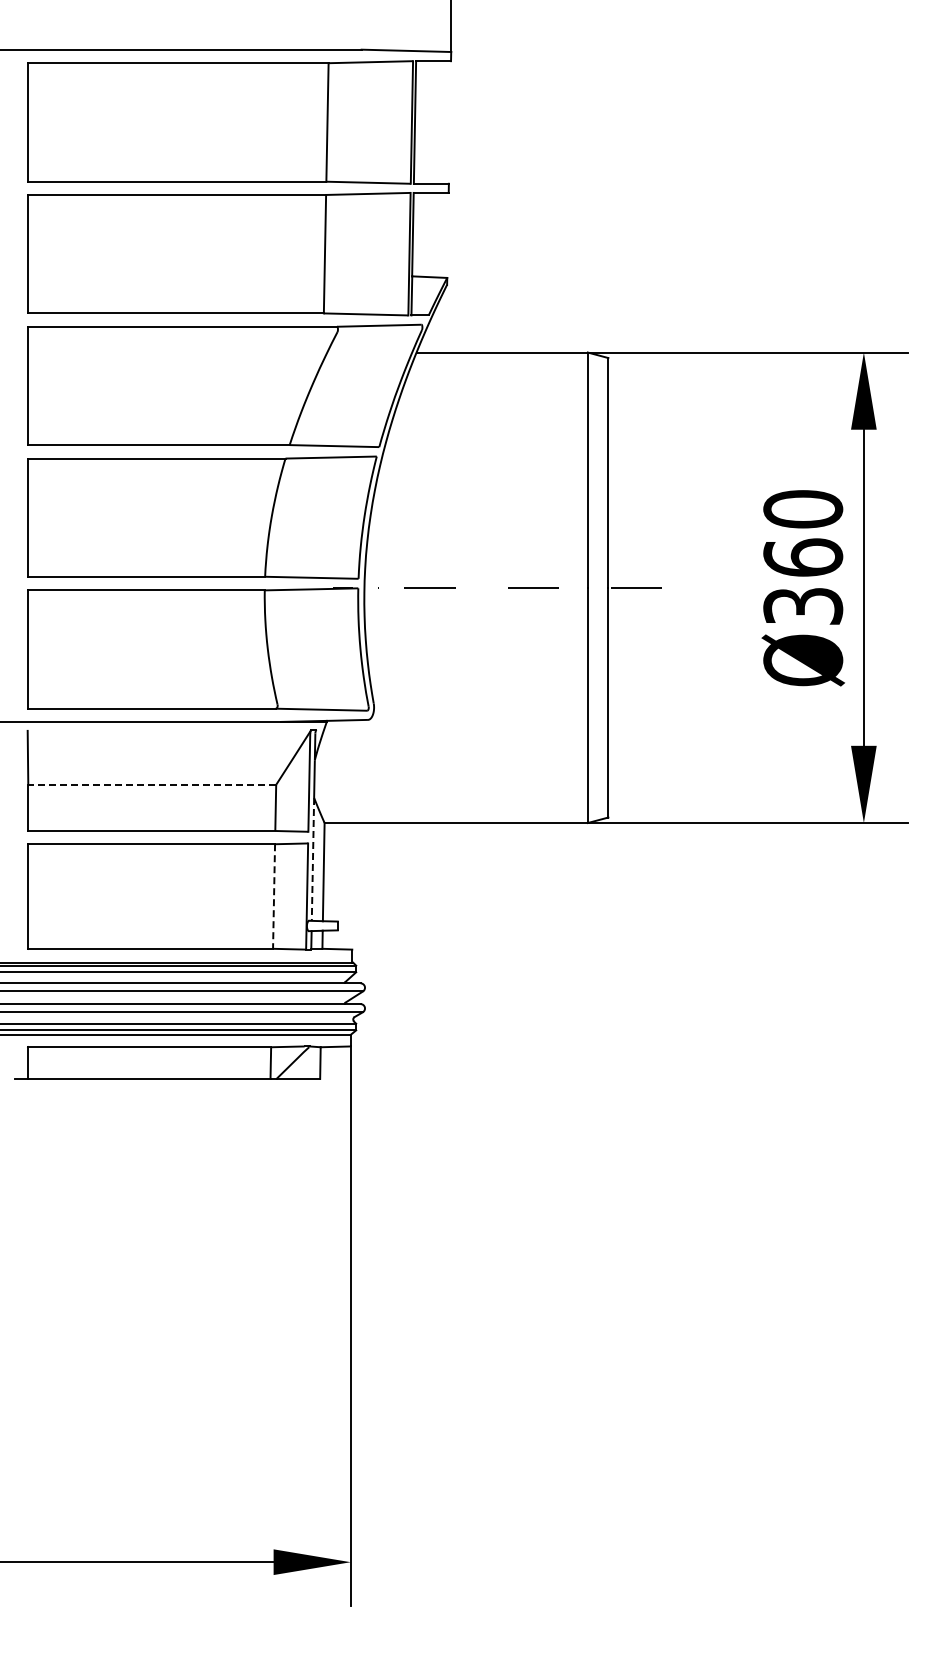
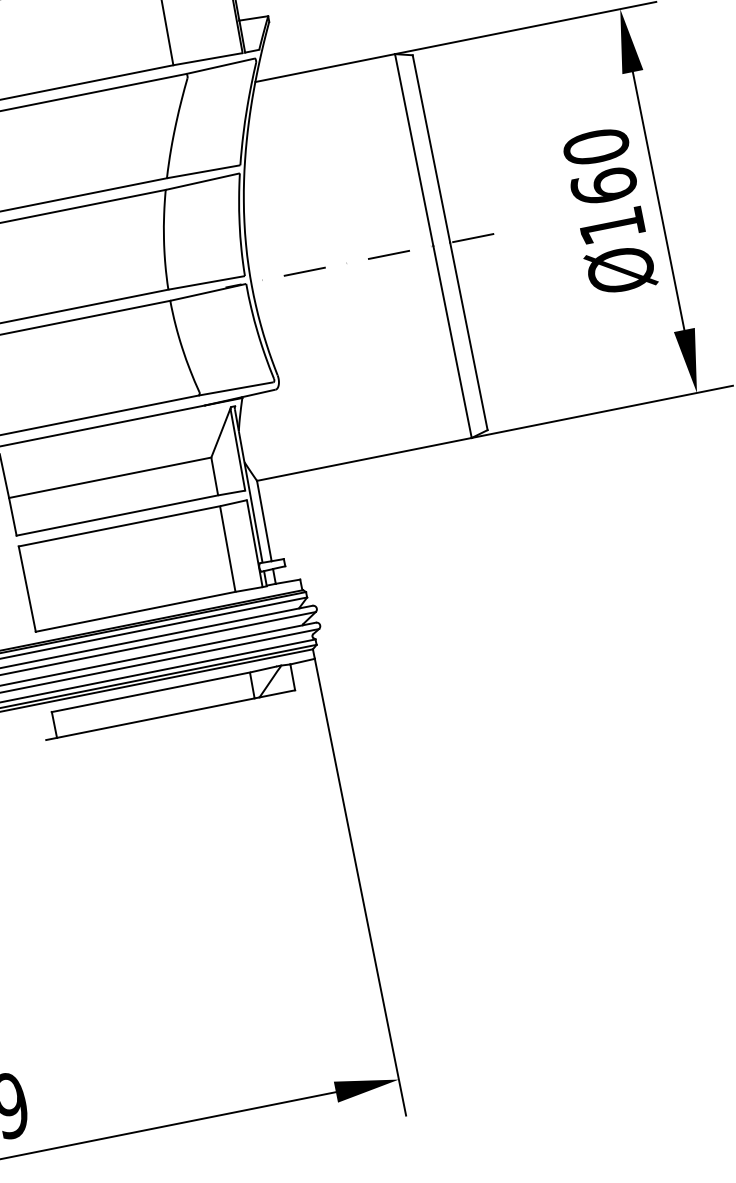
text: (803, 606) -> (612, 226), Ø360 -> Ø160
line: (152, 784) -> (110, 477), dashed -> solid
line: (312, 859) -> (253, 512), dashed -> solid
line: (274, 896) -> (228, 548), dashed -> solid

